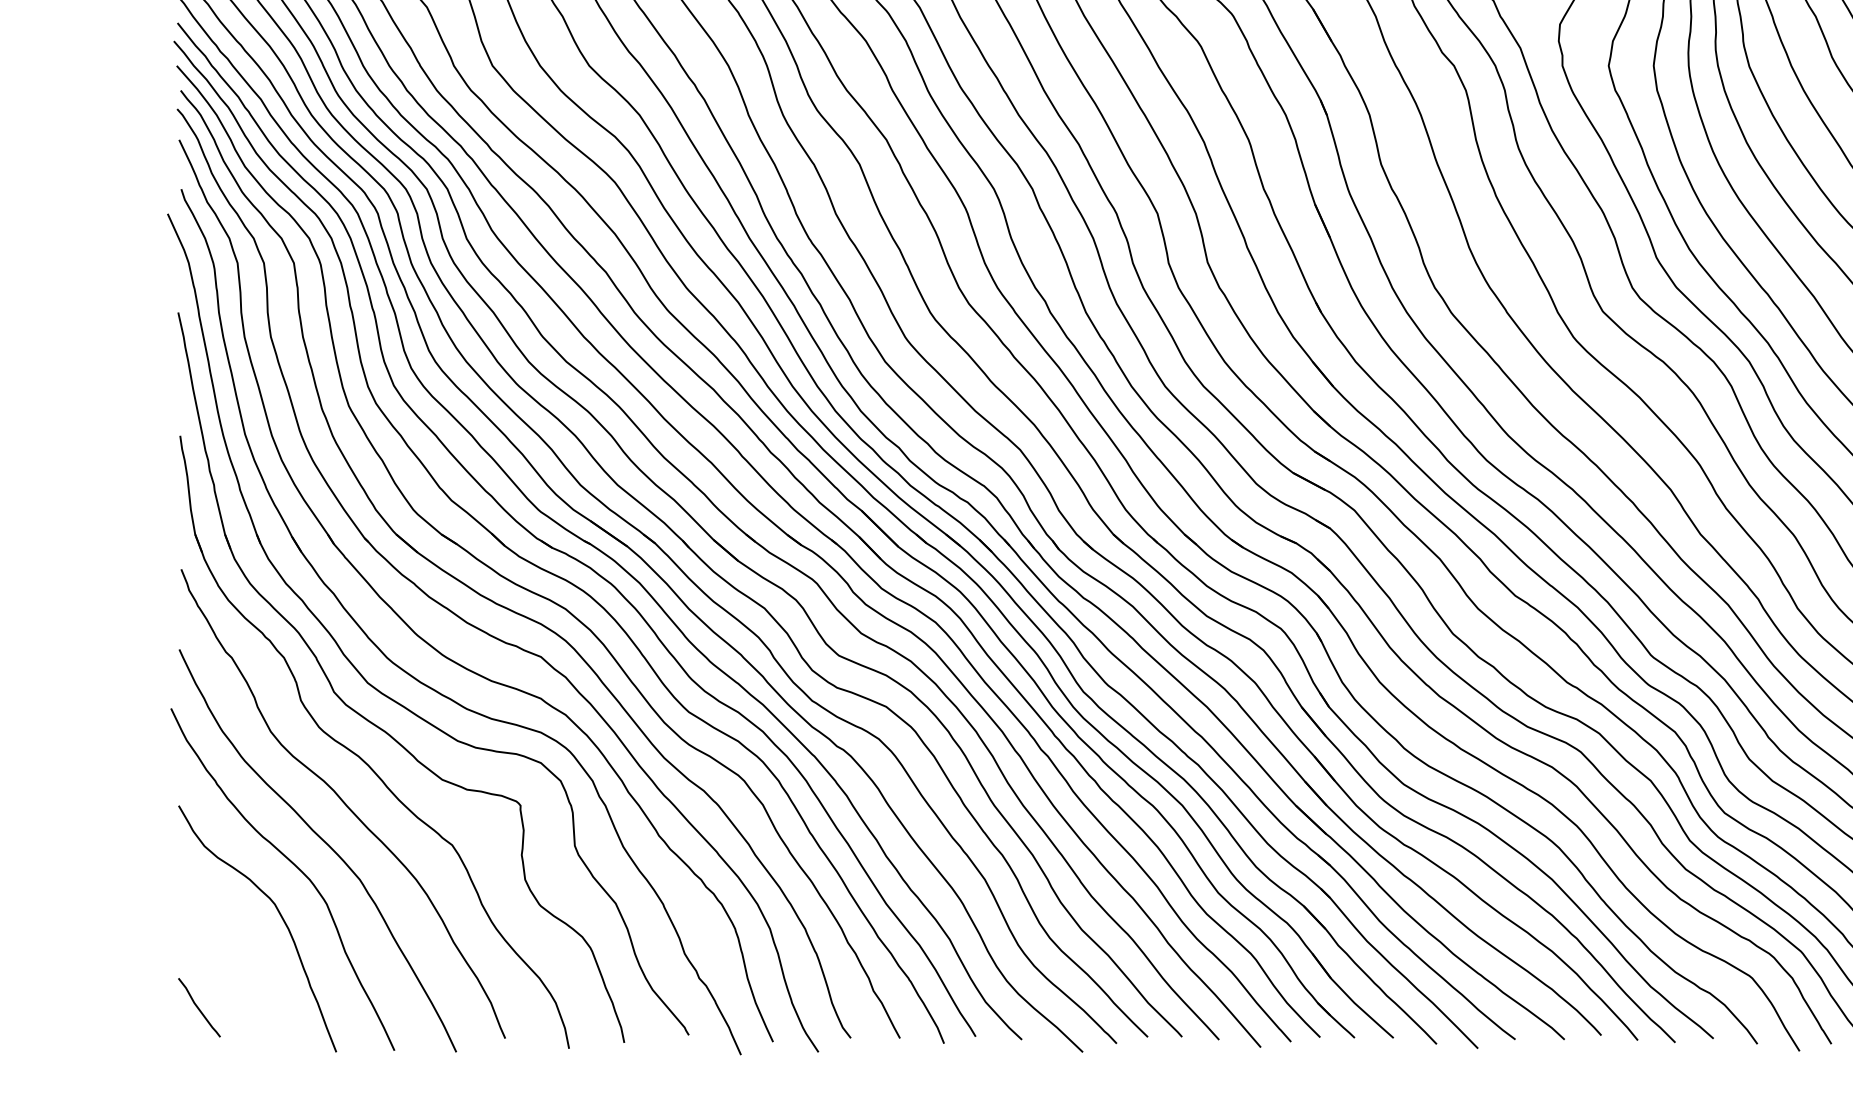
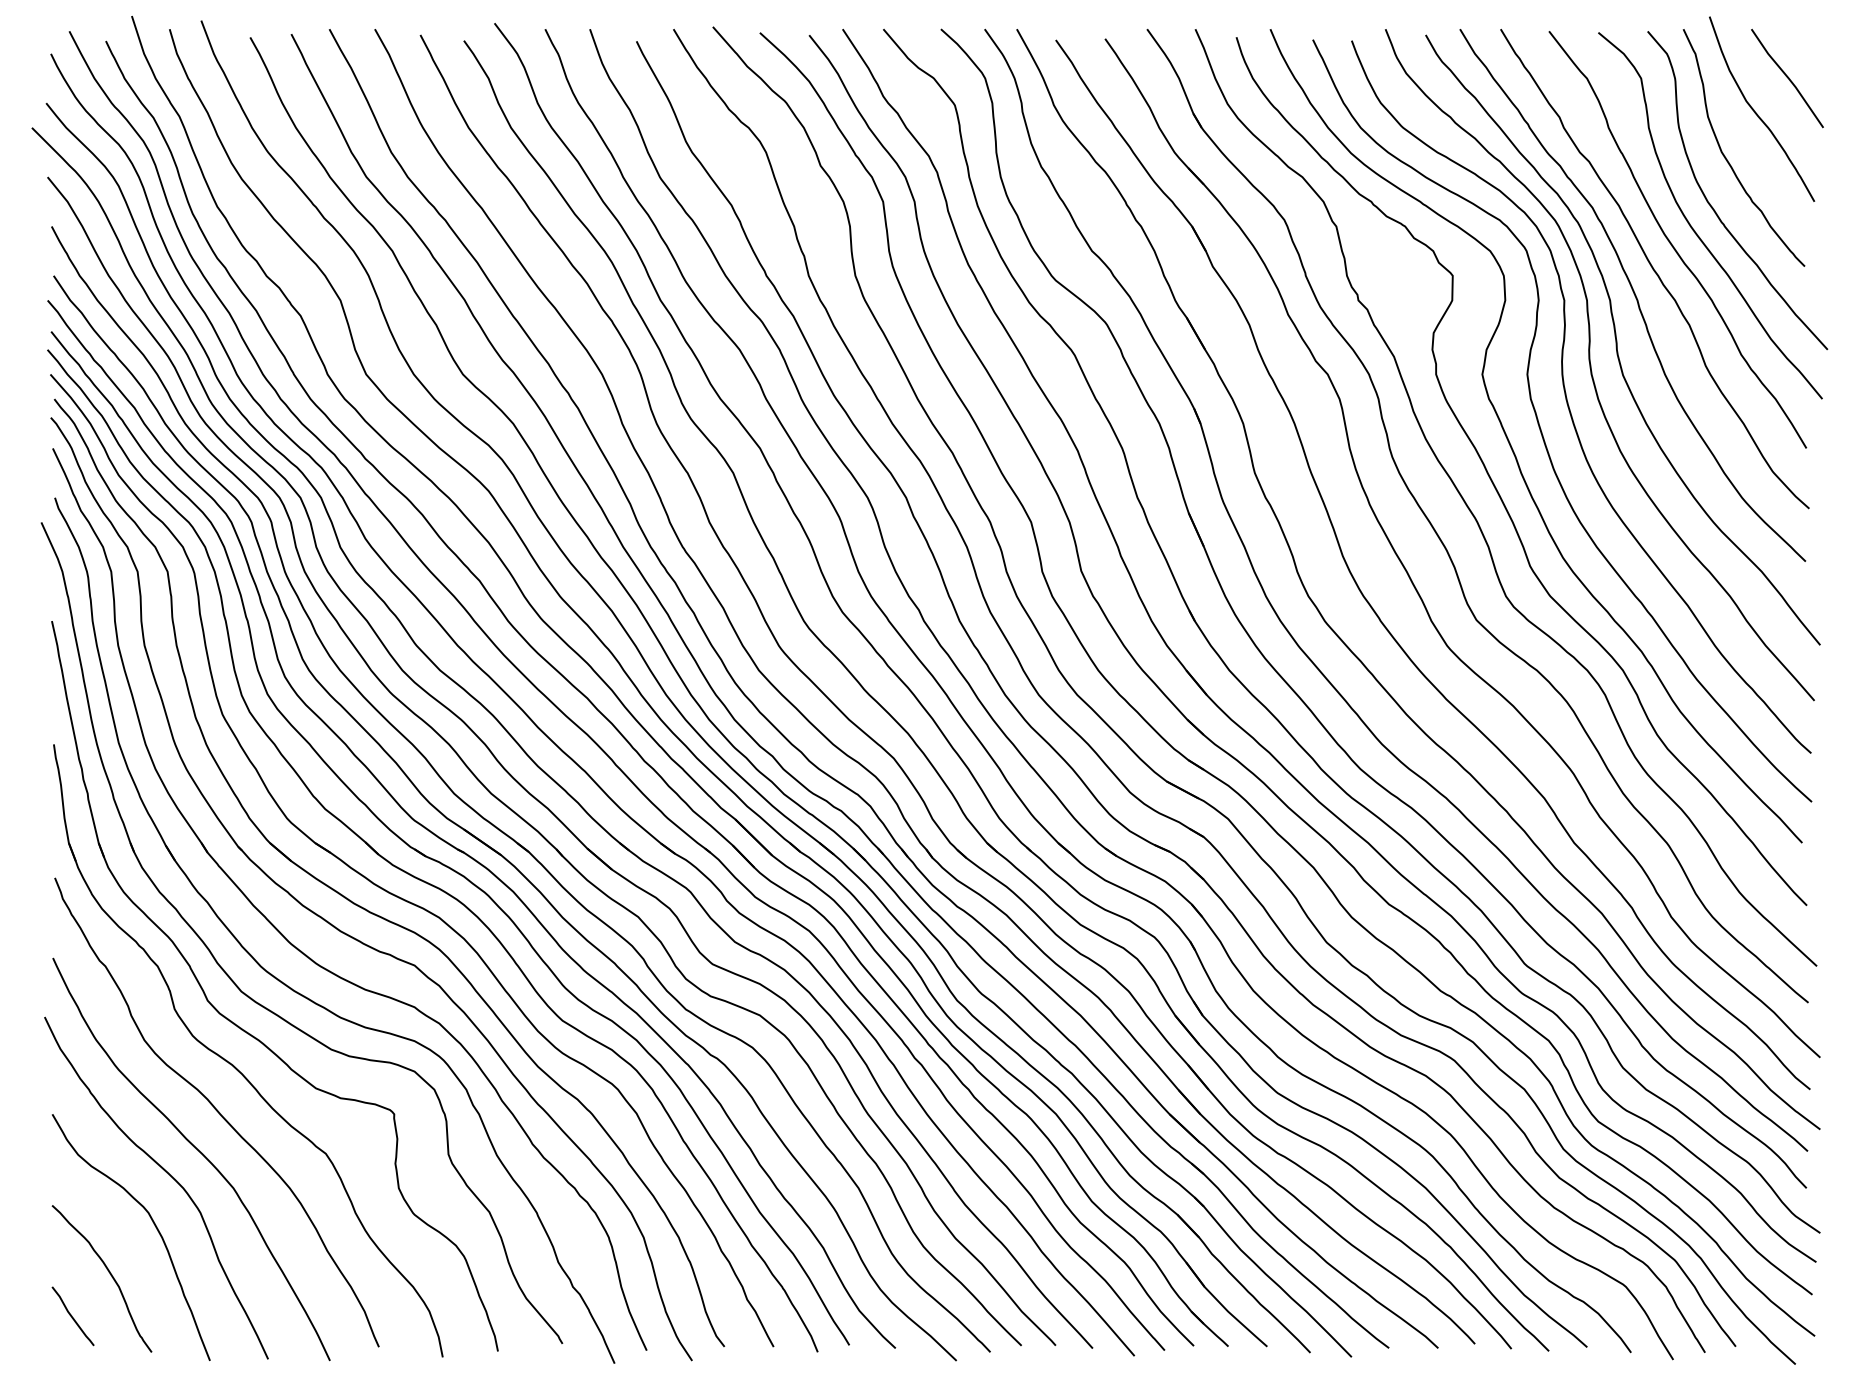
curve: (234, 963) -> (108, 1272), added

